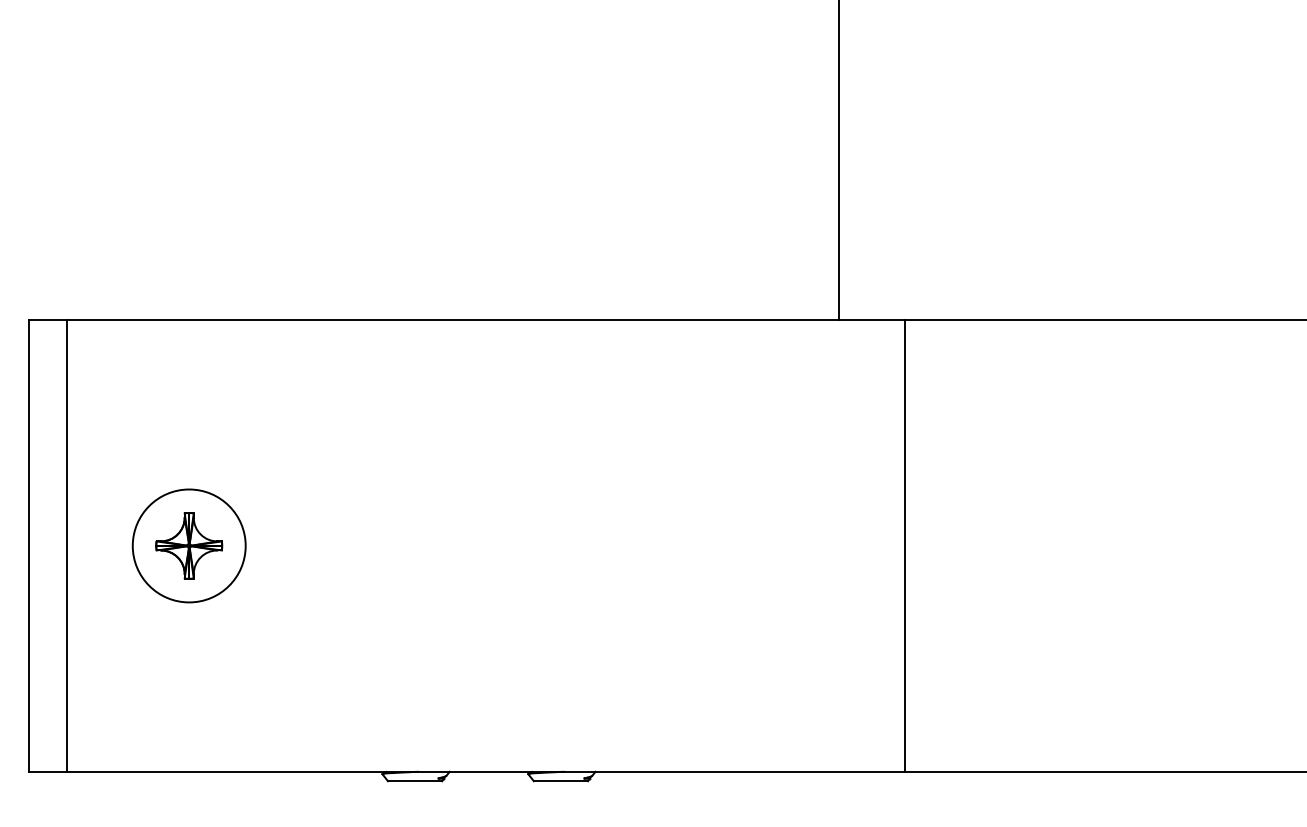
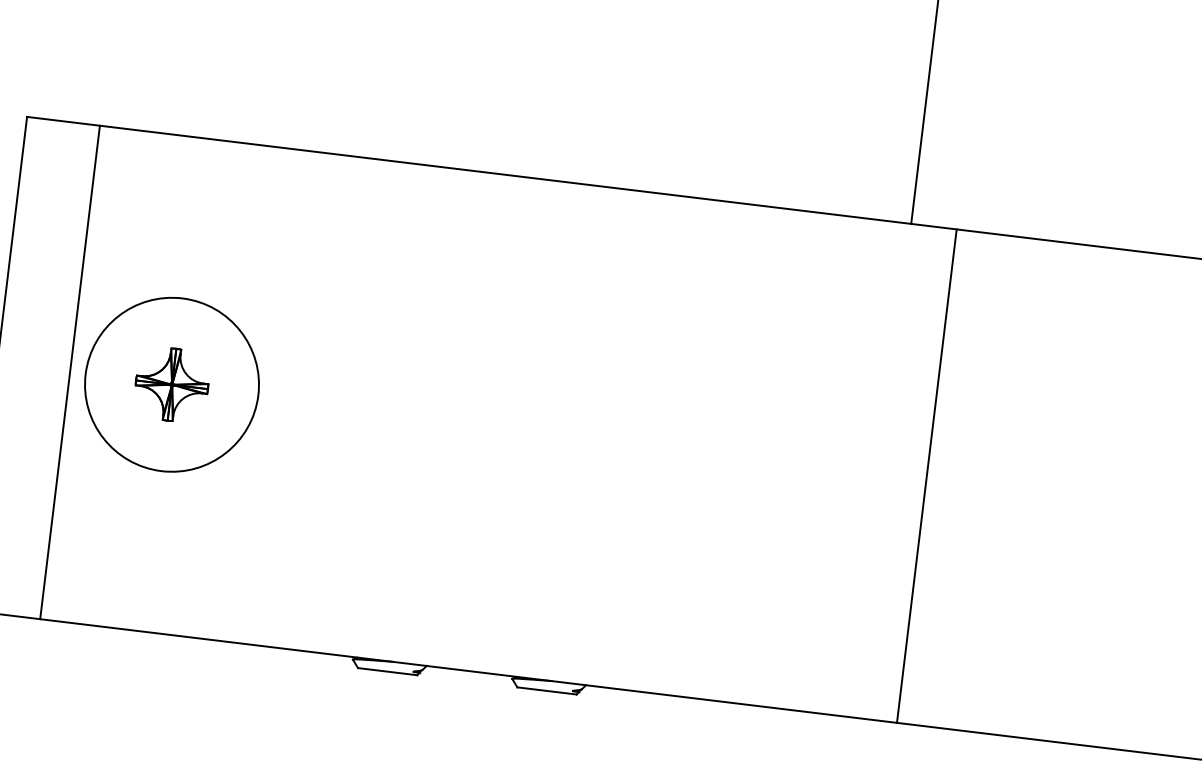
line: (66, 545) -> (69, 371), moved
circle: (188, 545) -> (171, 384), size x1.4
line: (905, 545) -> (927, 475), moved

